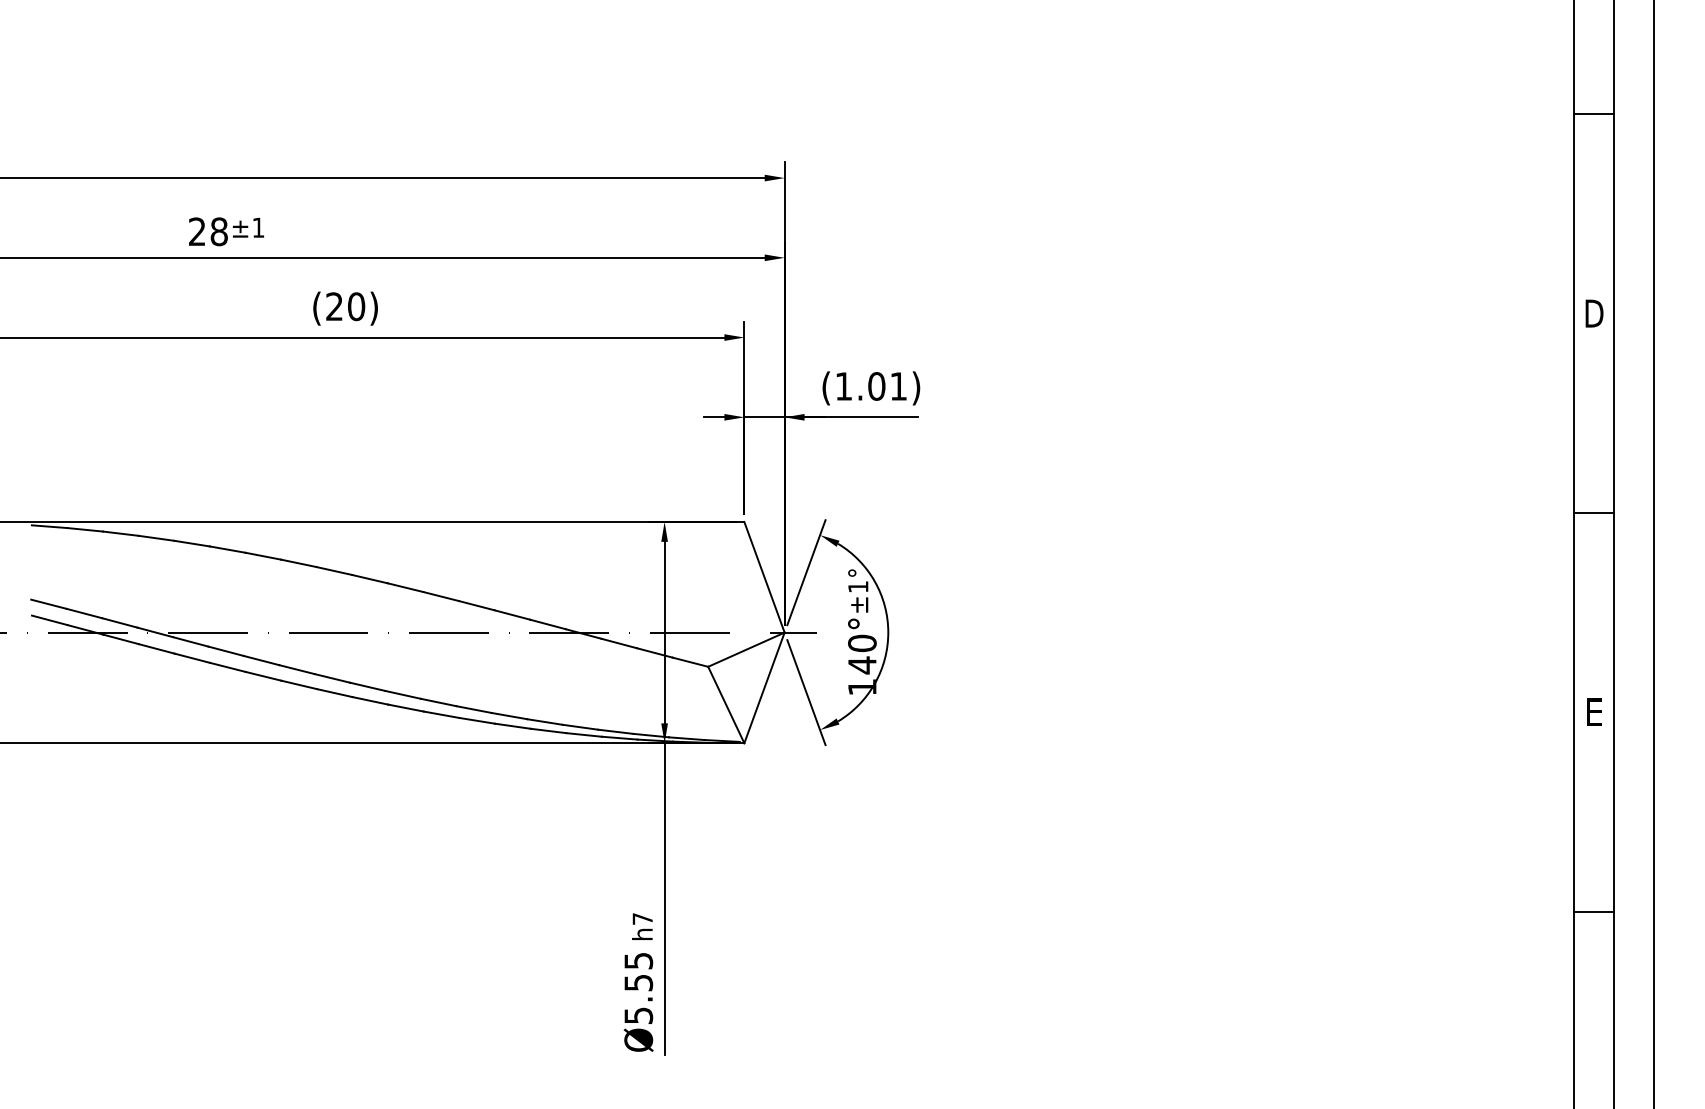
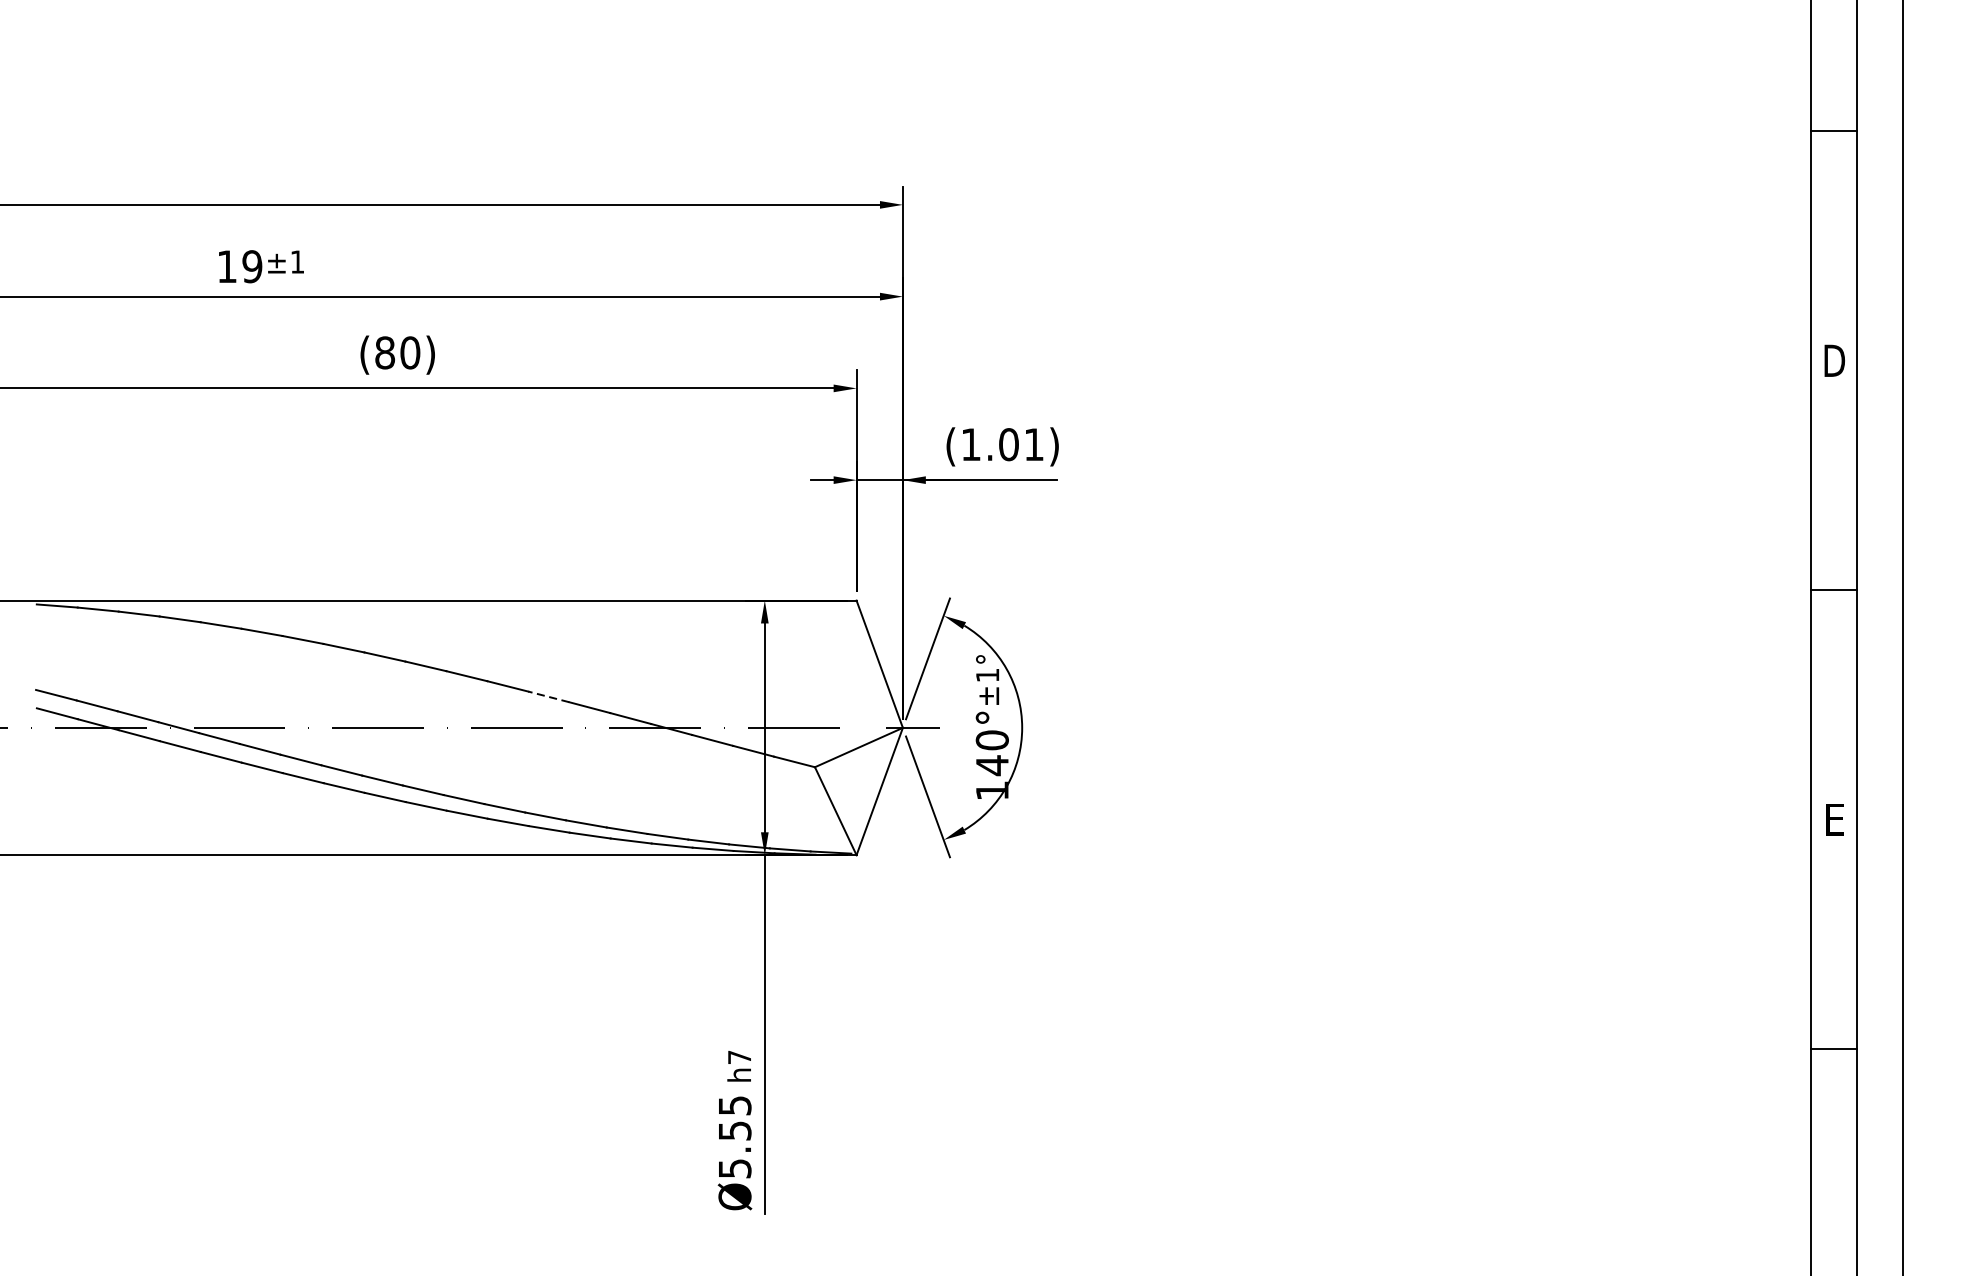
text: (208, 231) -> (240, 266), 28 -> 19
text: (334, 306) -> (384, 352), (20) -> (80)
line: (476, 605) -> (548, 696), solid -> dashed

